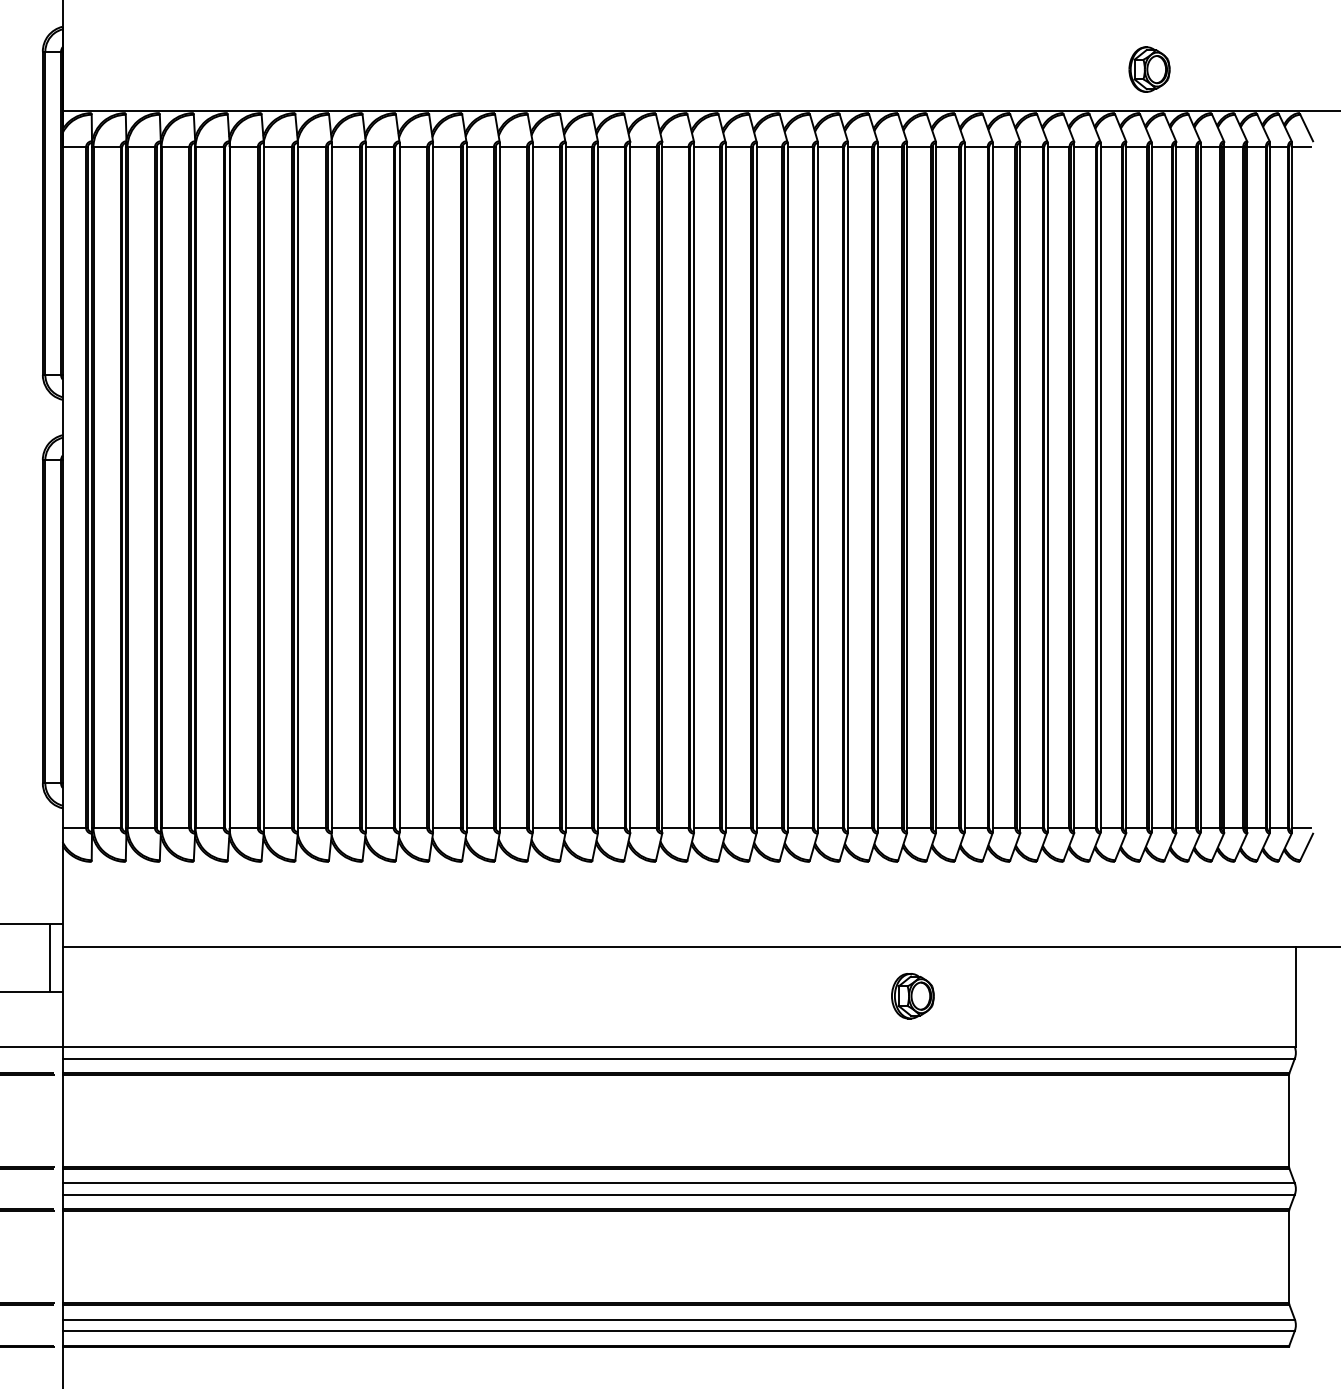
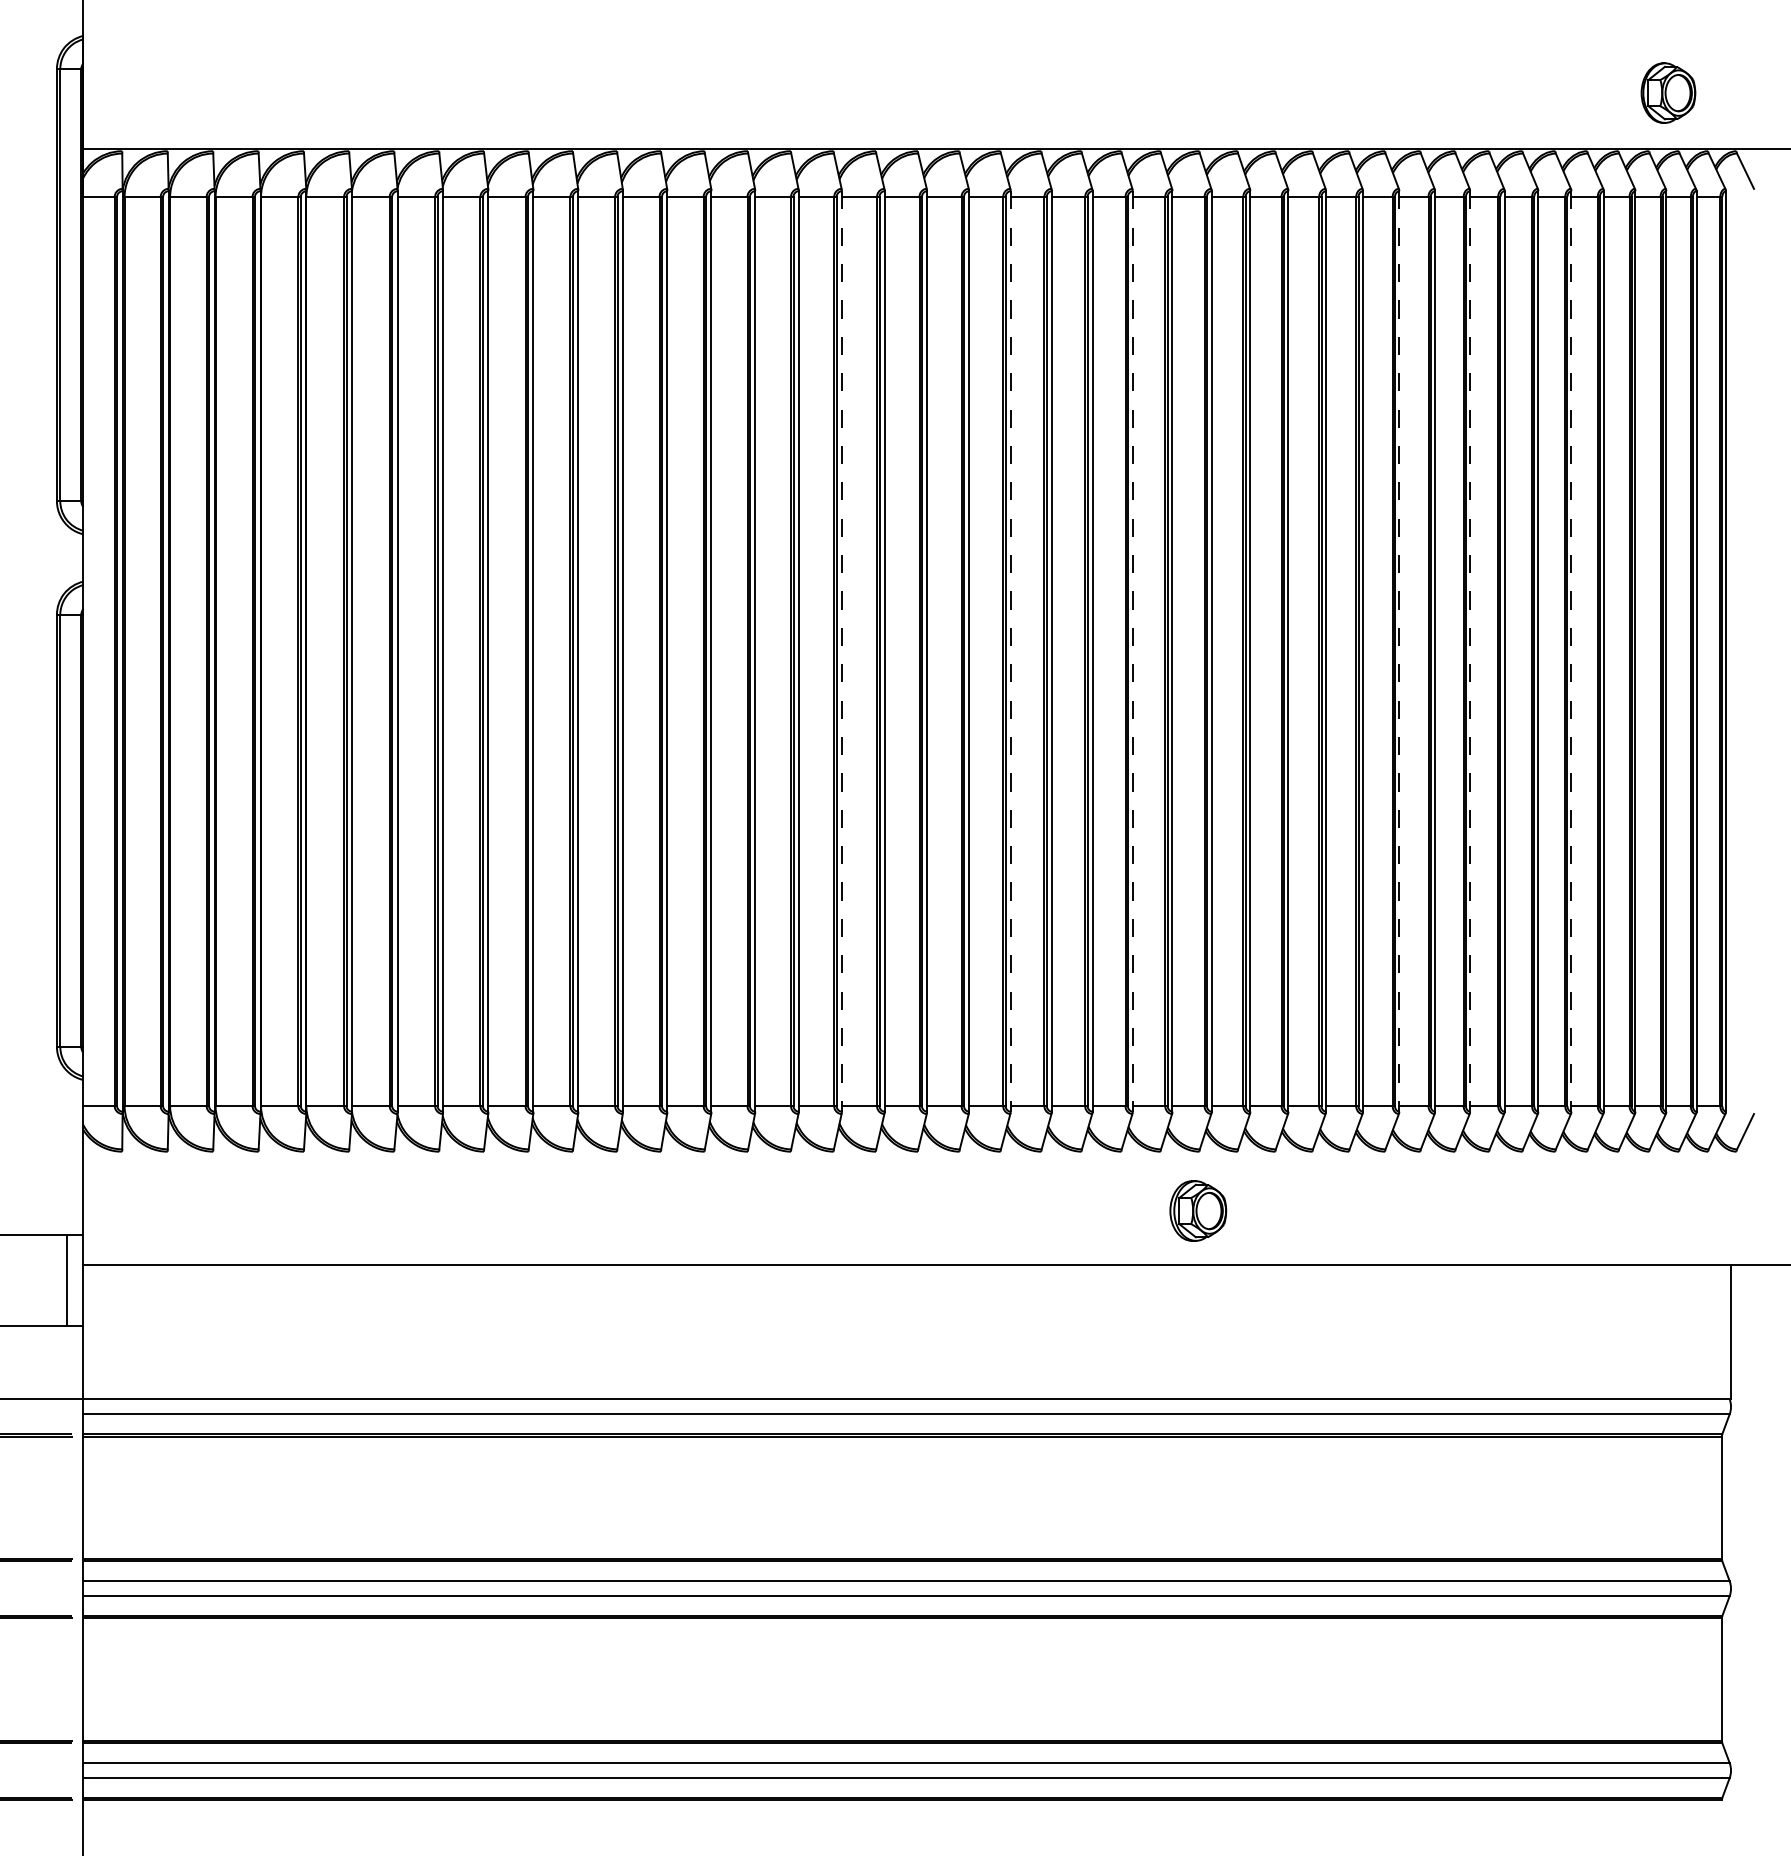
part: (1149, 69) -> (1668, 92), moved
line: (1301, 146) -> (1738, 196), removed
line: (630, 487) -> (841, 651), solid -> dashed
line: (756, 487) -> (1010, 651), solid -> dashed
line: (847, 487) -> (1132, 651), solid -> dashed
line: (1047, 487) -> (1399, 651), solid -> dashed
line: (1100, 487) -> (1470, 651), solid -> dashed
line: (1176, 487) -> (1571, 651), solid -> dashed
line: (1301, 828) -> (1738, 1106), removed
part: (913, 995) -> (1198, 1210), moved

